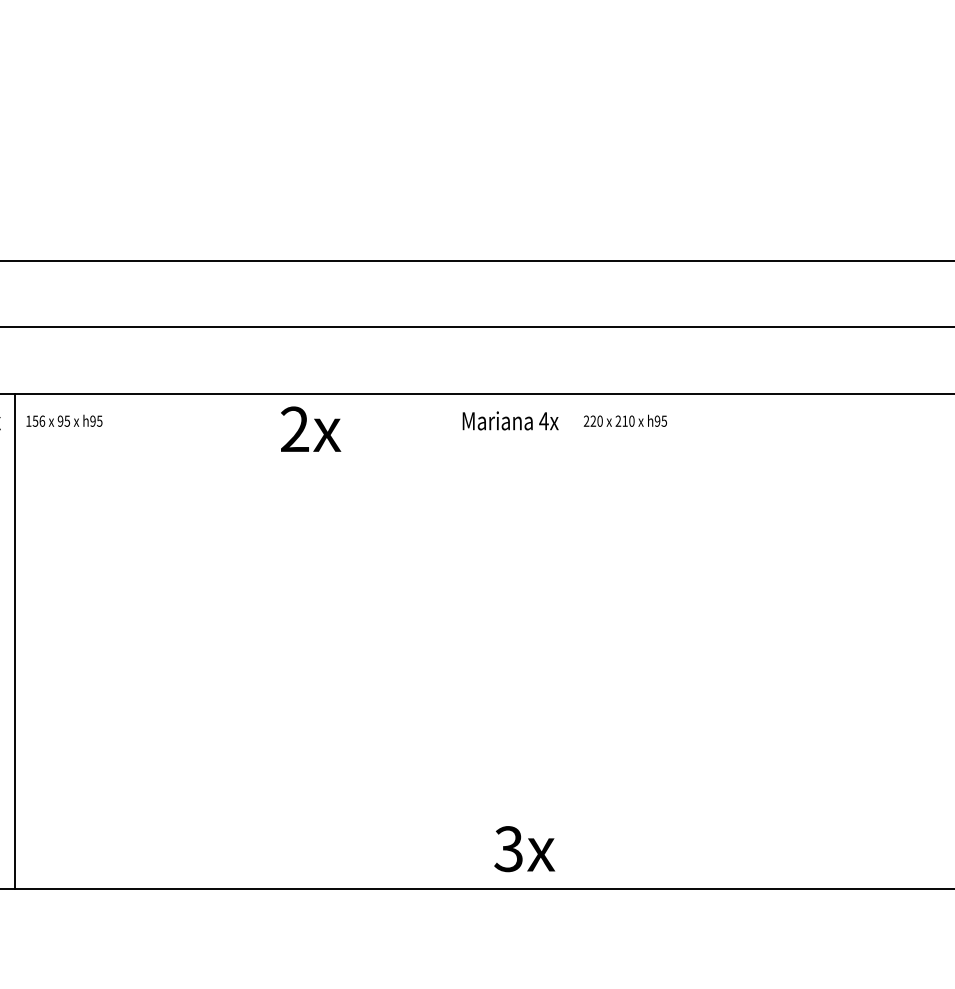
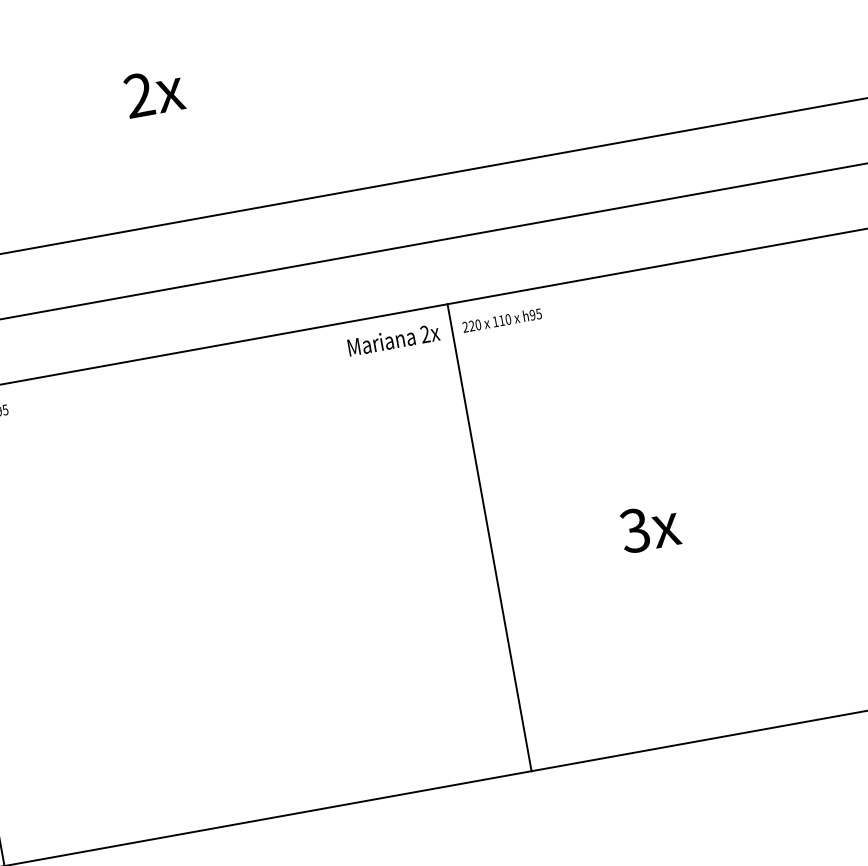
text: (618, 420) -> (495, 321), 210 -> 110
text: (543, 421) -> (424, 334), 4x -> 2x
text: (311, 428) -> (154, 91), moved
line: (572, 641) -> (489, 537), added
text: (524, 849) -> (649, 528), moved

